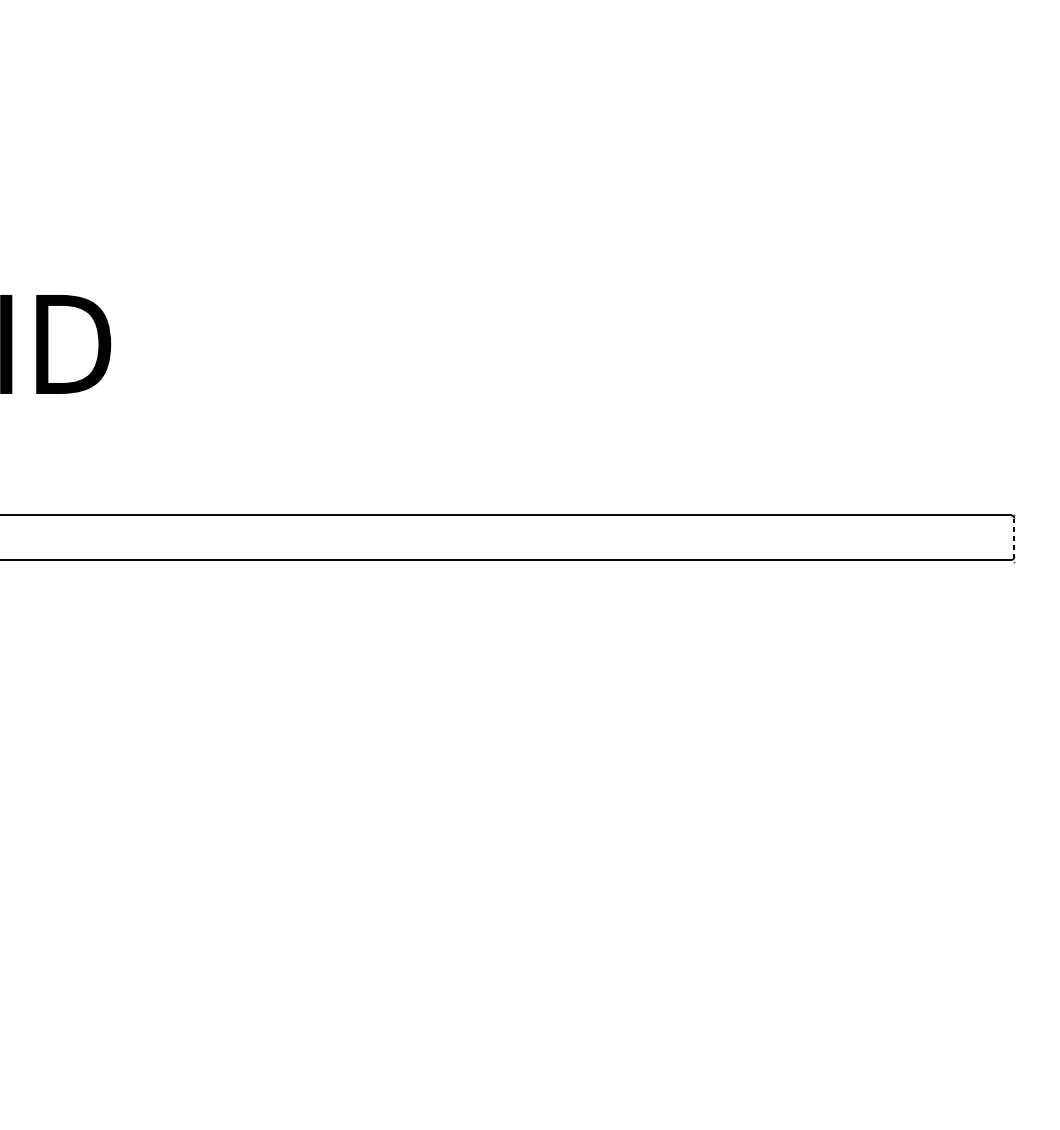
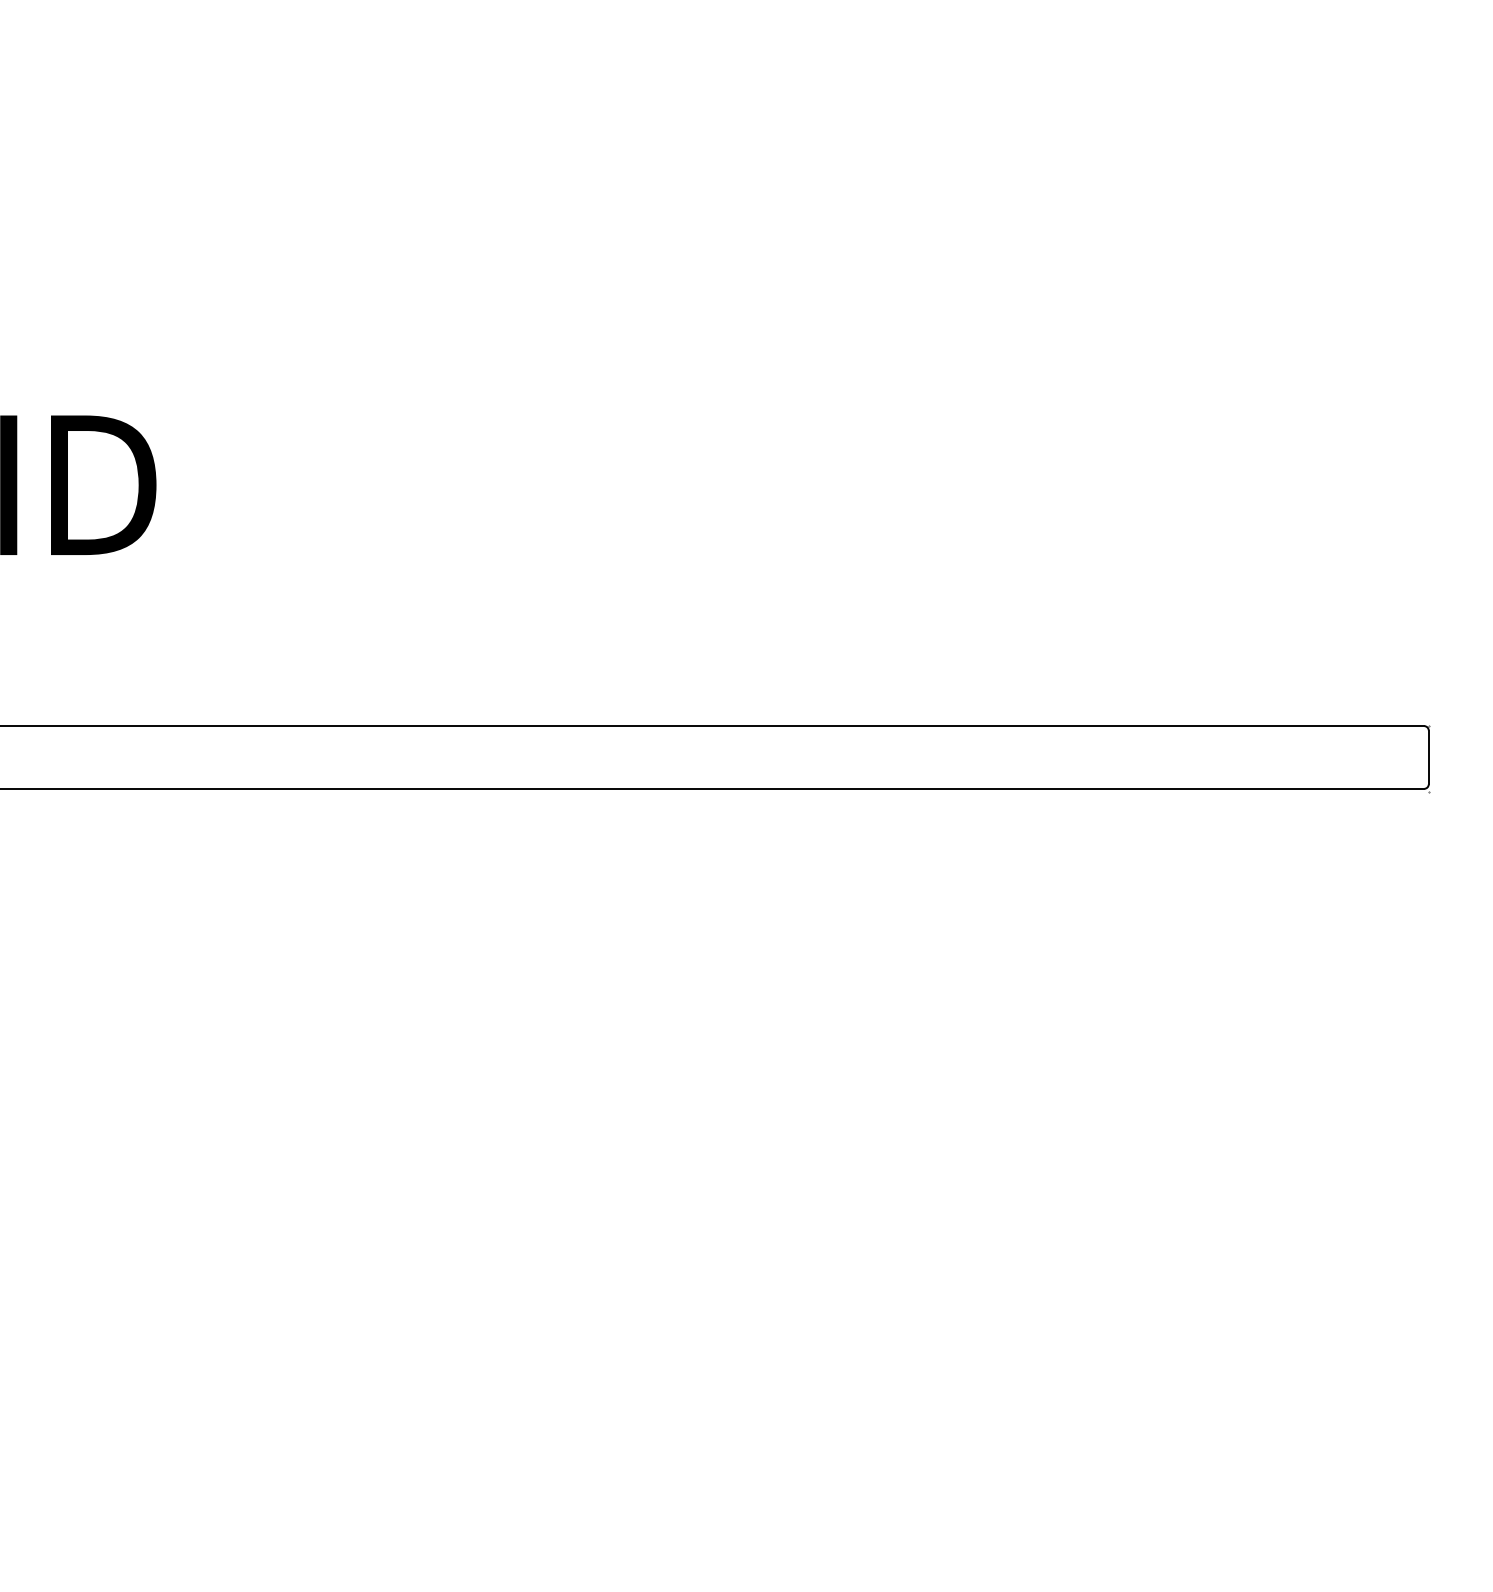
line: (1014, 537) -> (1428, 757), dashed -> solid

